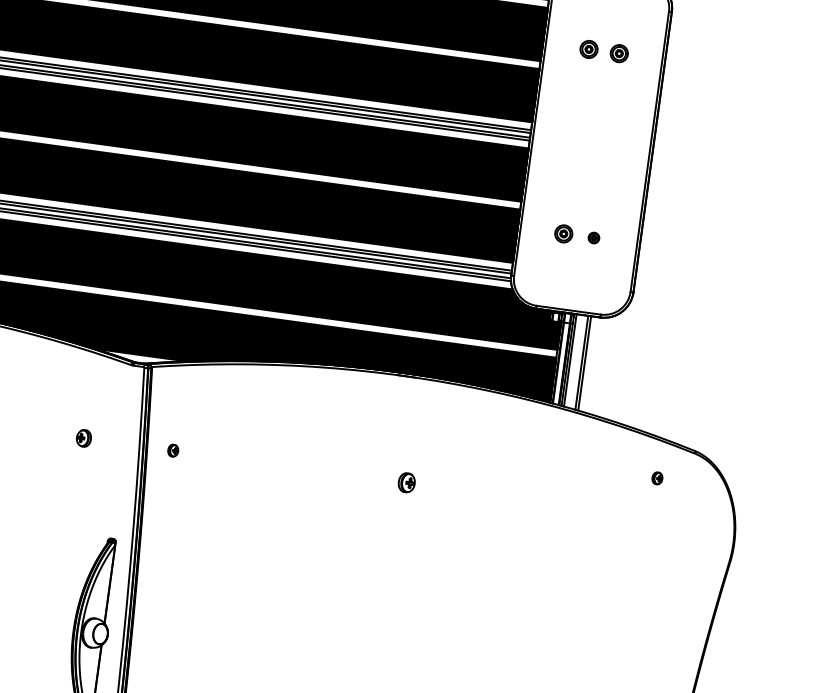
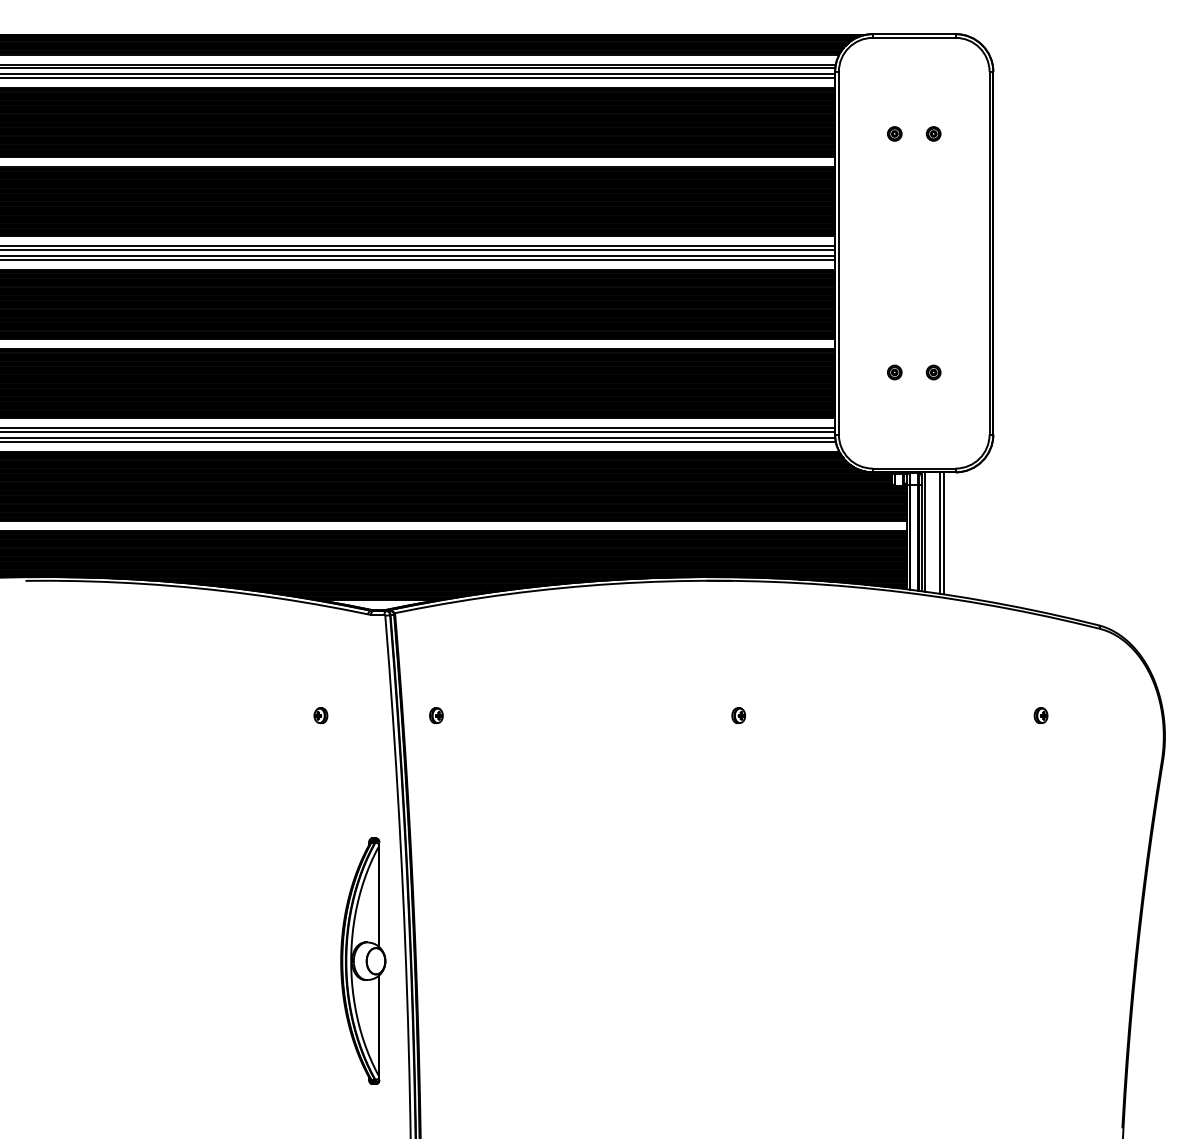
part: (588, 49) -> (894, 133), size x0.62
part: (619, 53) -> (933, 133), size x0.62
part: (563, 233) -> (894, 372), size x0.62
part: (83, 438) -> (320, 715), size x0.71
part: (657, 478) -> (1040, 715), moved
part: (406, 482) -> (738, 715), size x0.62

